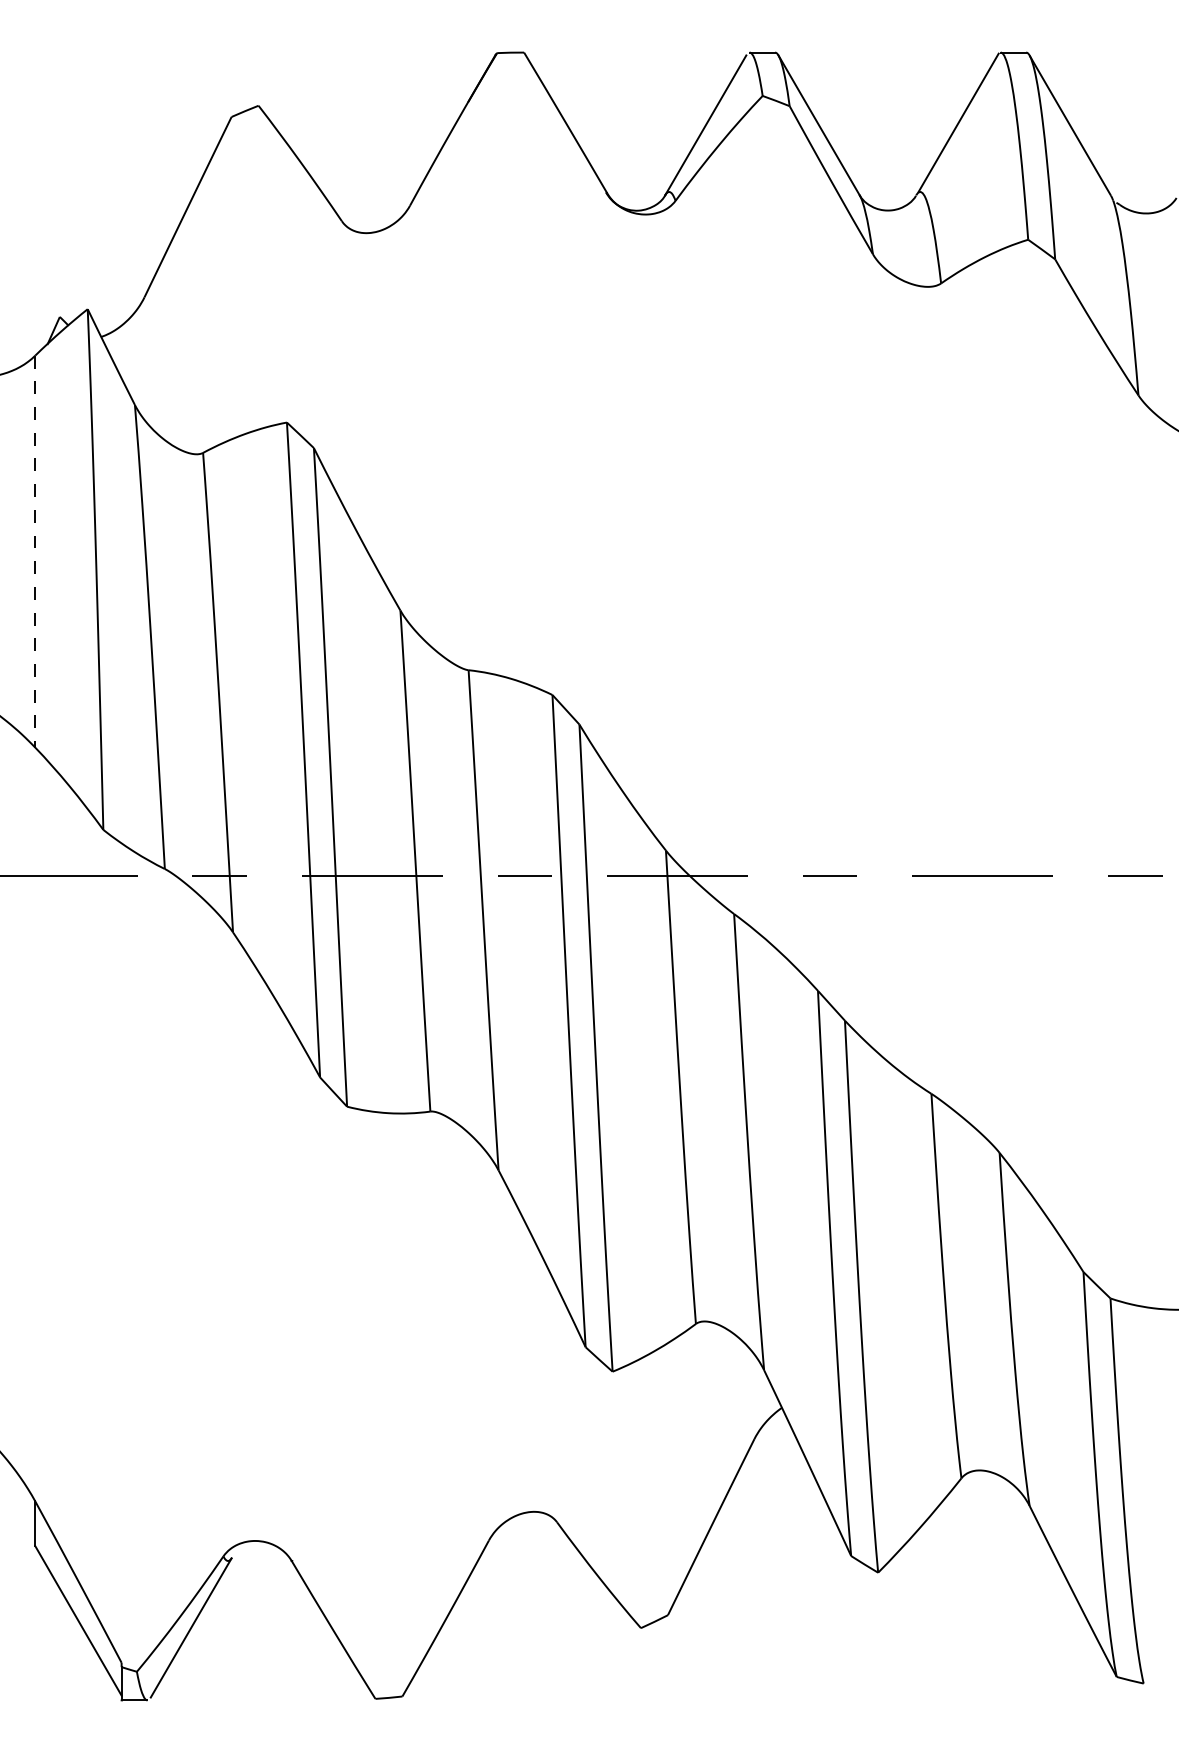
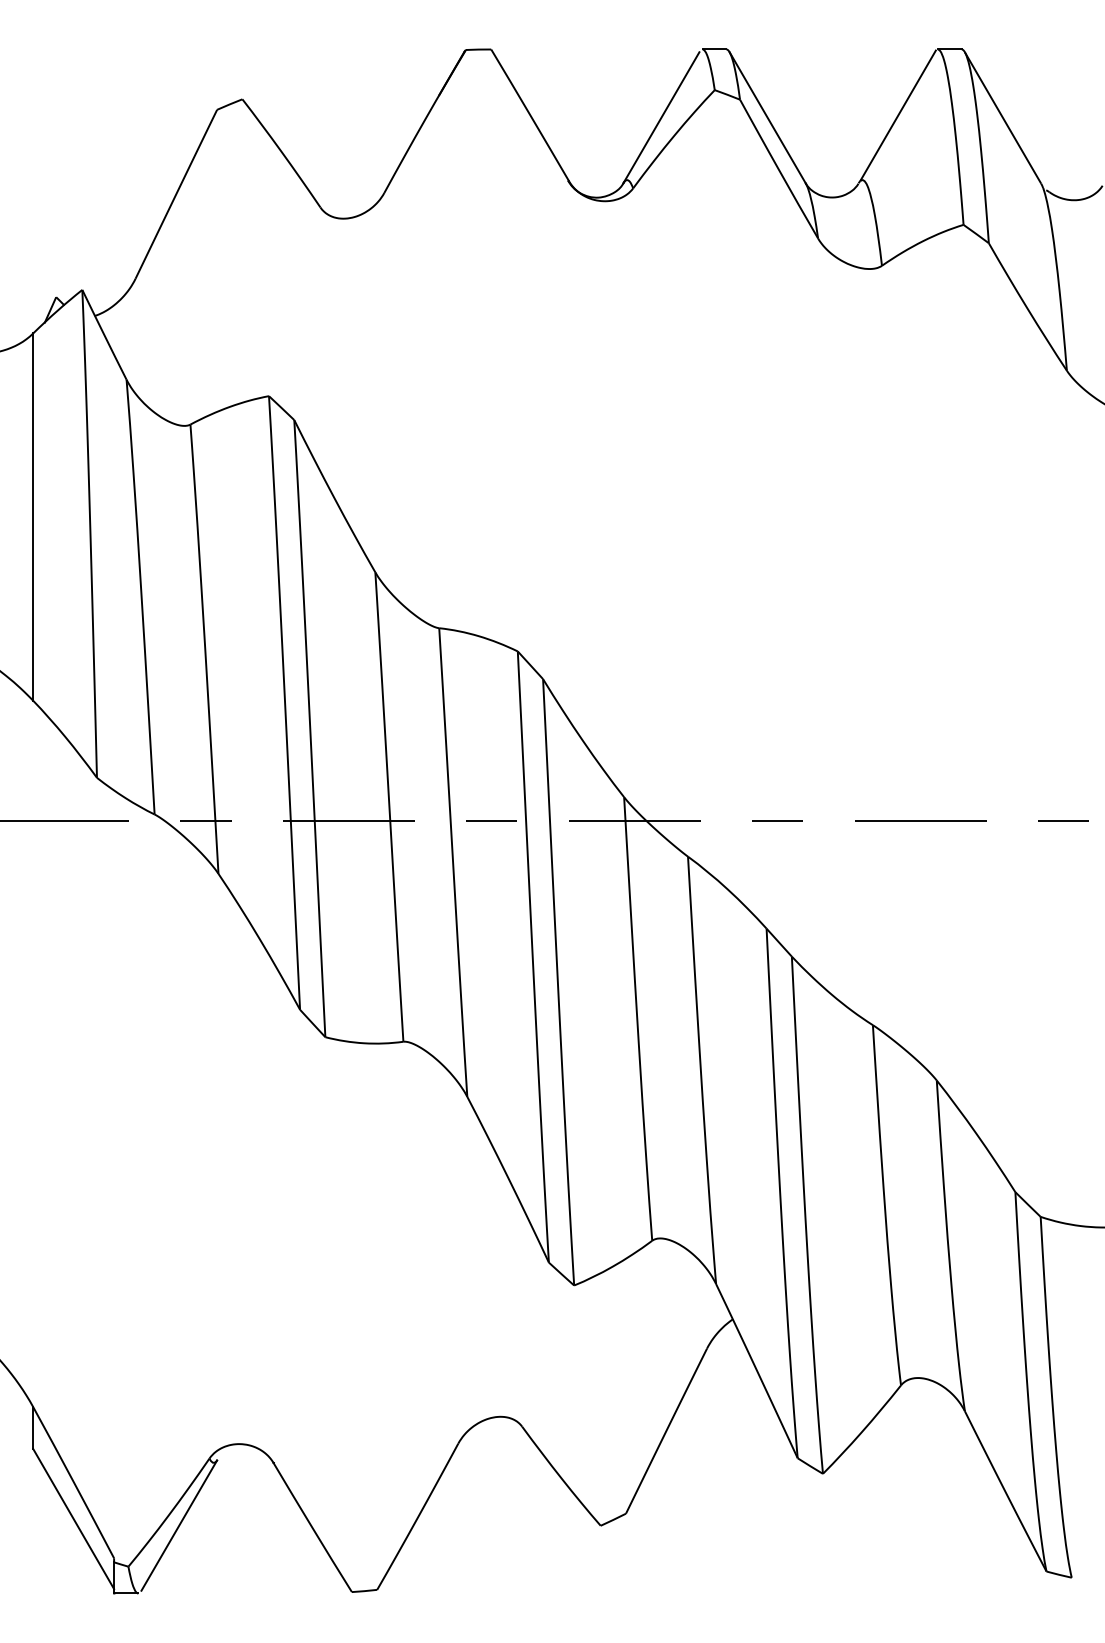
line: (35, 551) -> (33, 516), dashed -> solid

